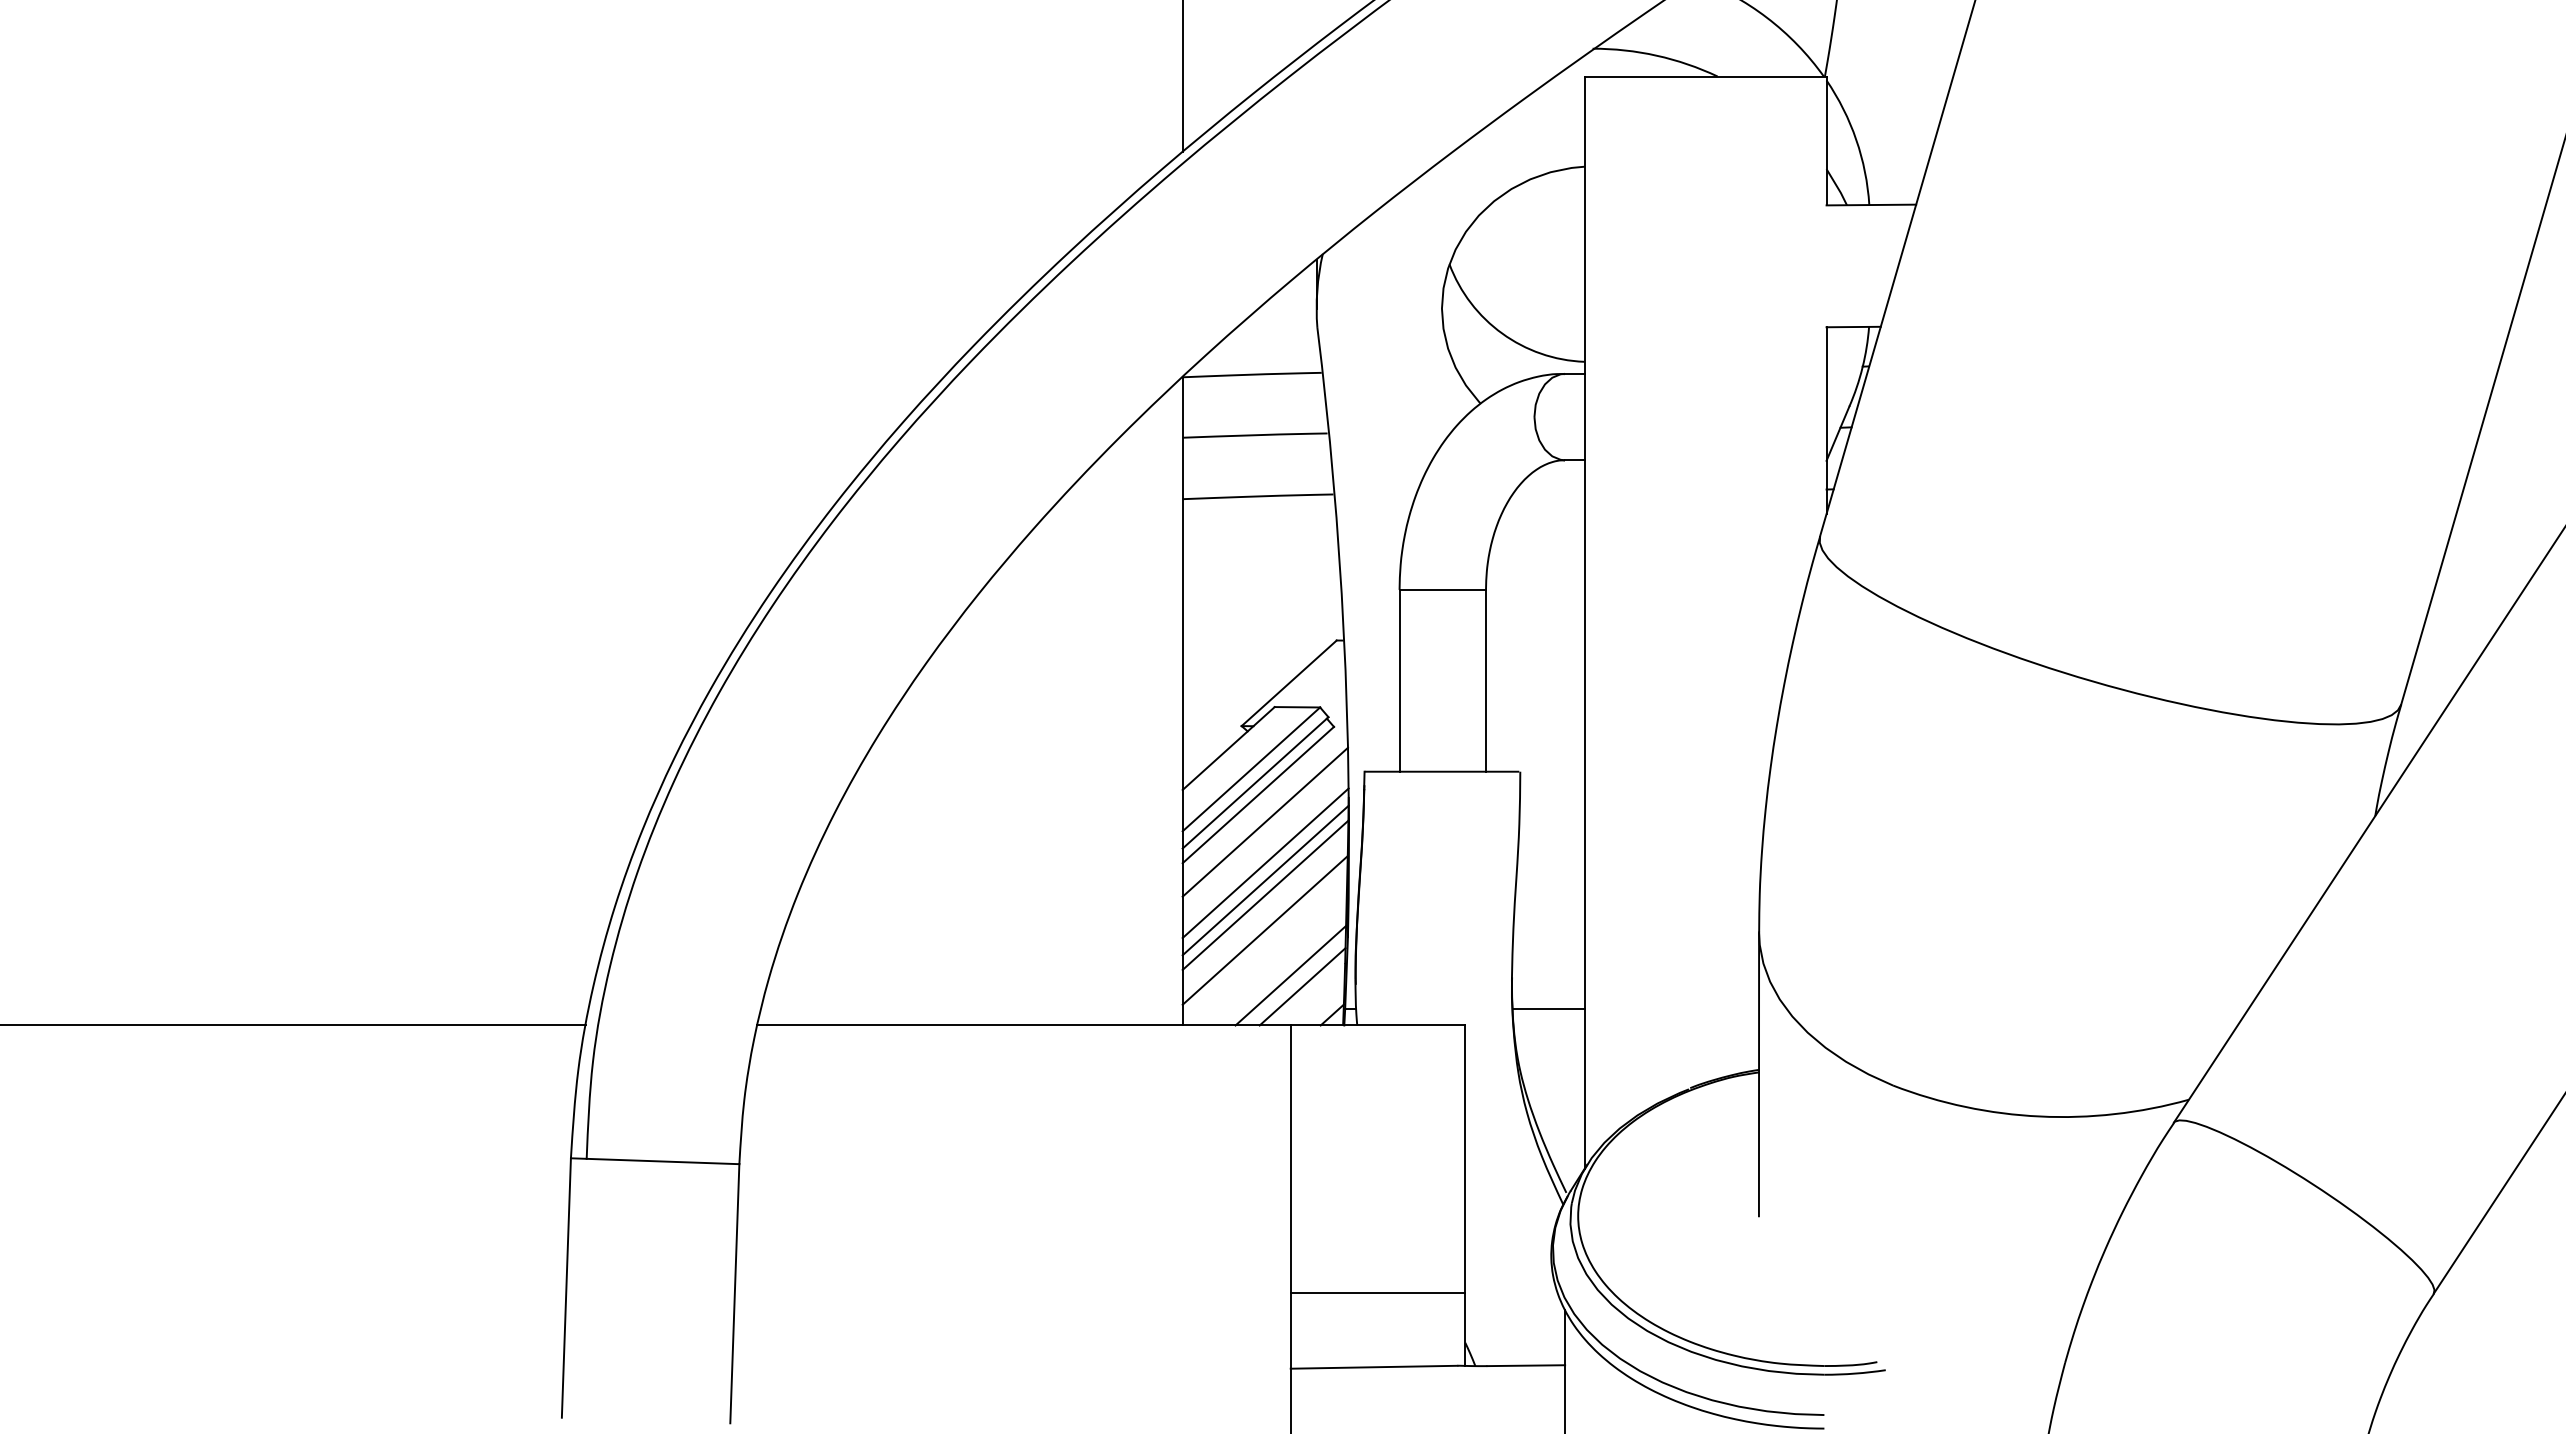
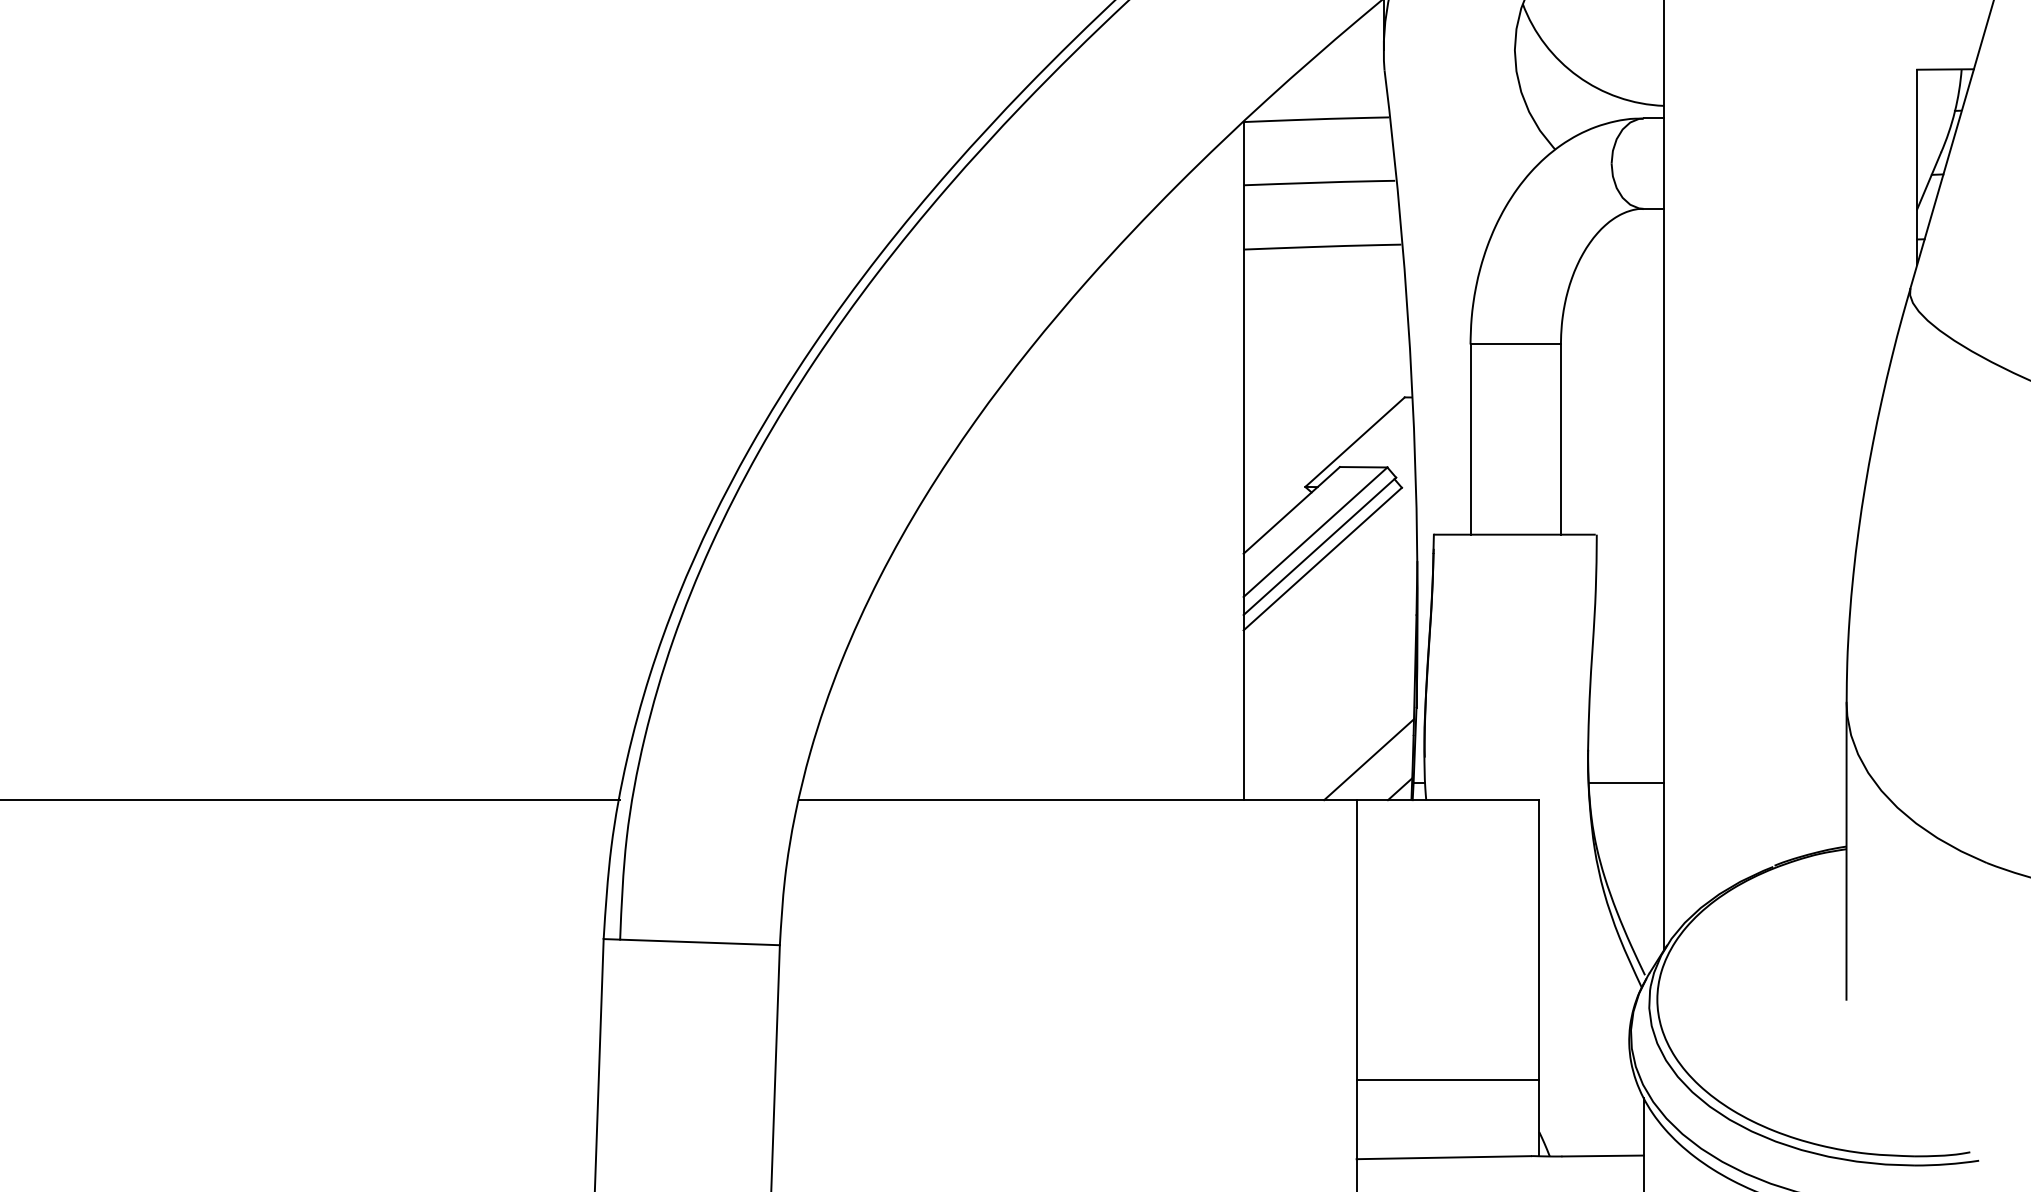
line: (1264, 821) -> (1329, 586), removed
line: (1265, 863) -> (1330, 630), removed
line: (1265, 880) -> (1330, 648), removed
line: (1265, 894) -> (1330, 663), removed
line: (1264, 930) -> (1329, 700), removed
line: (1290, 975) -> (1356, 747), removed

